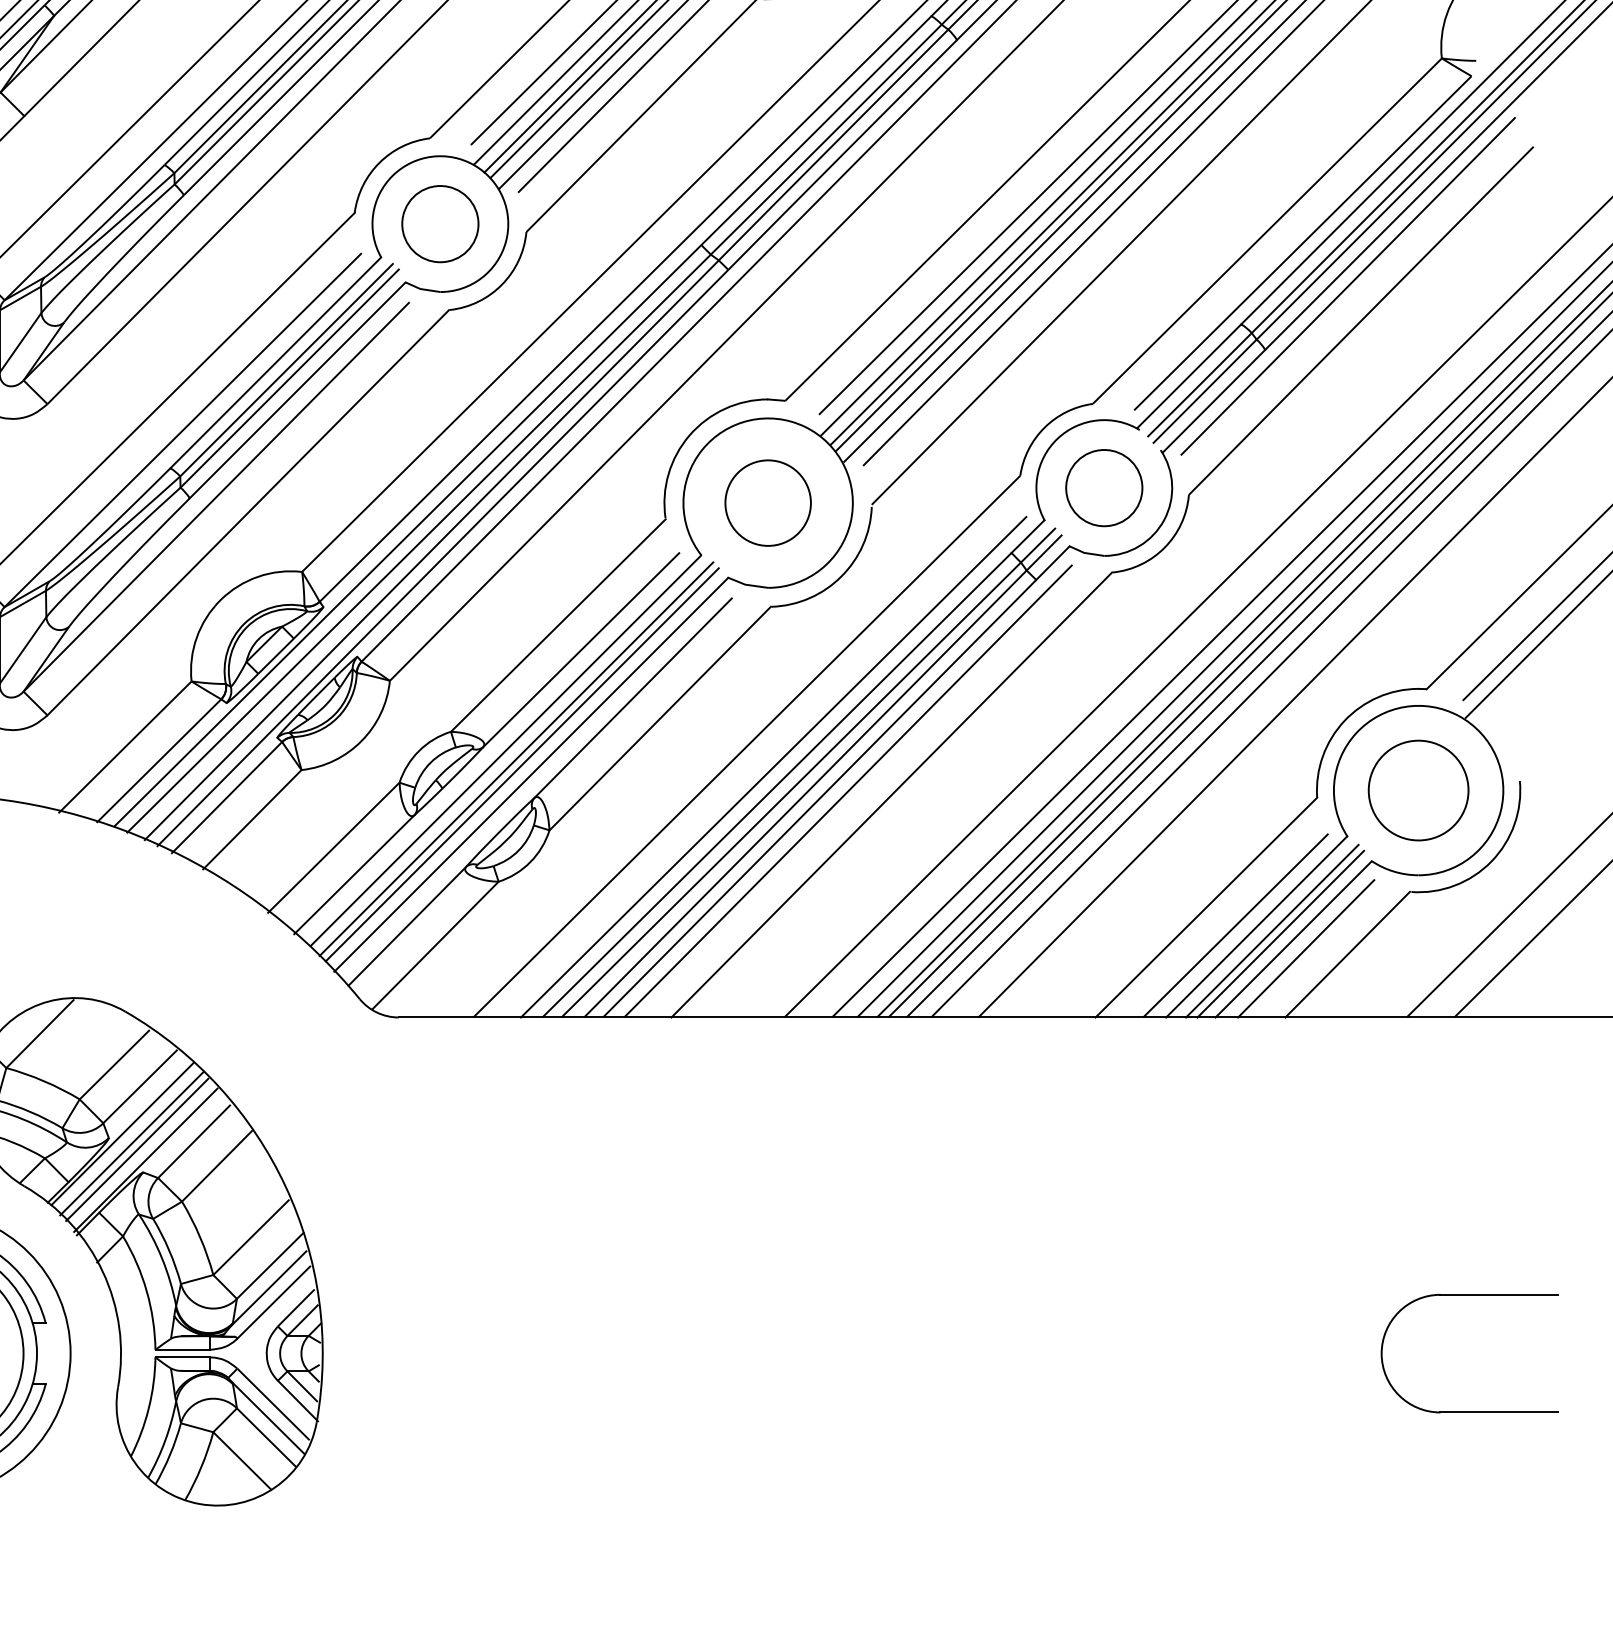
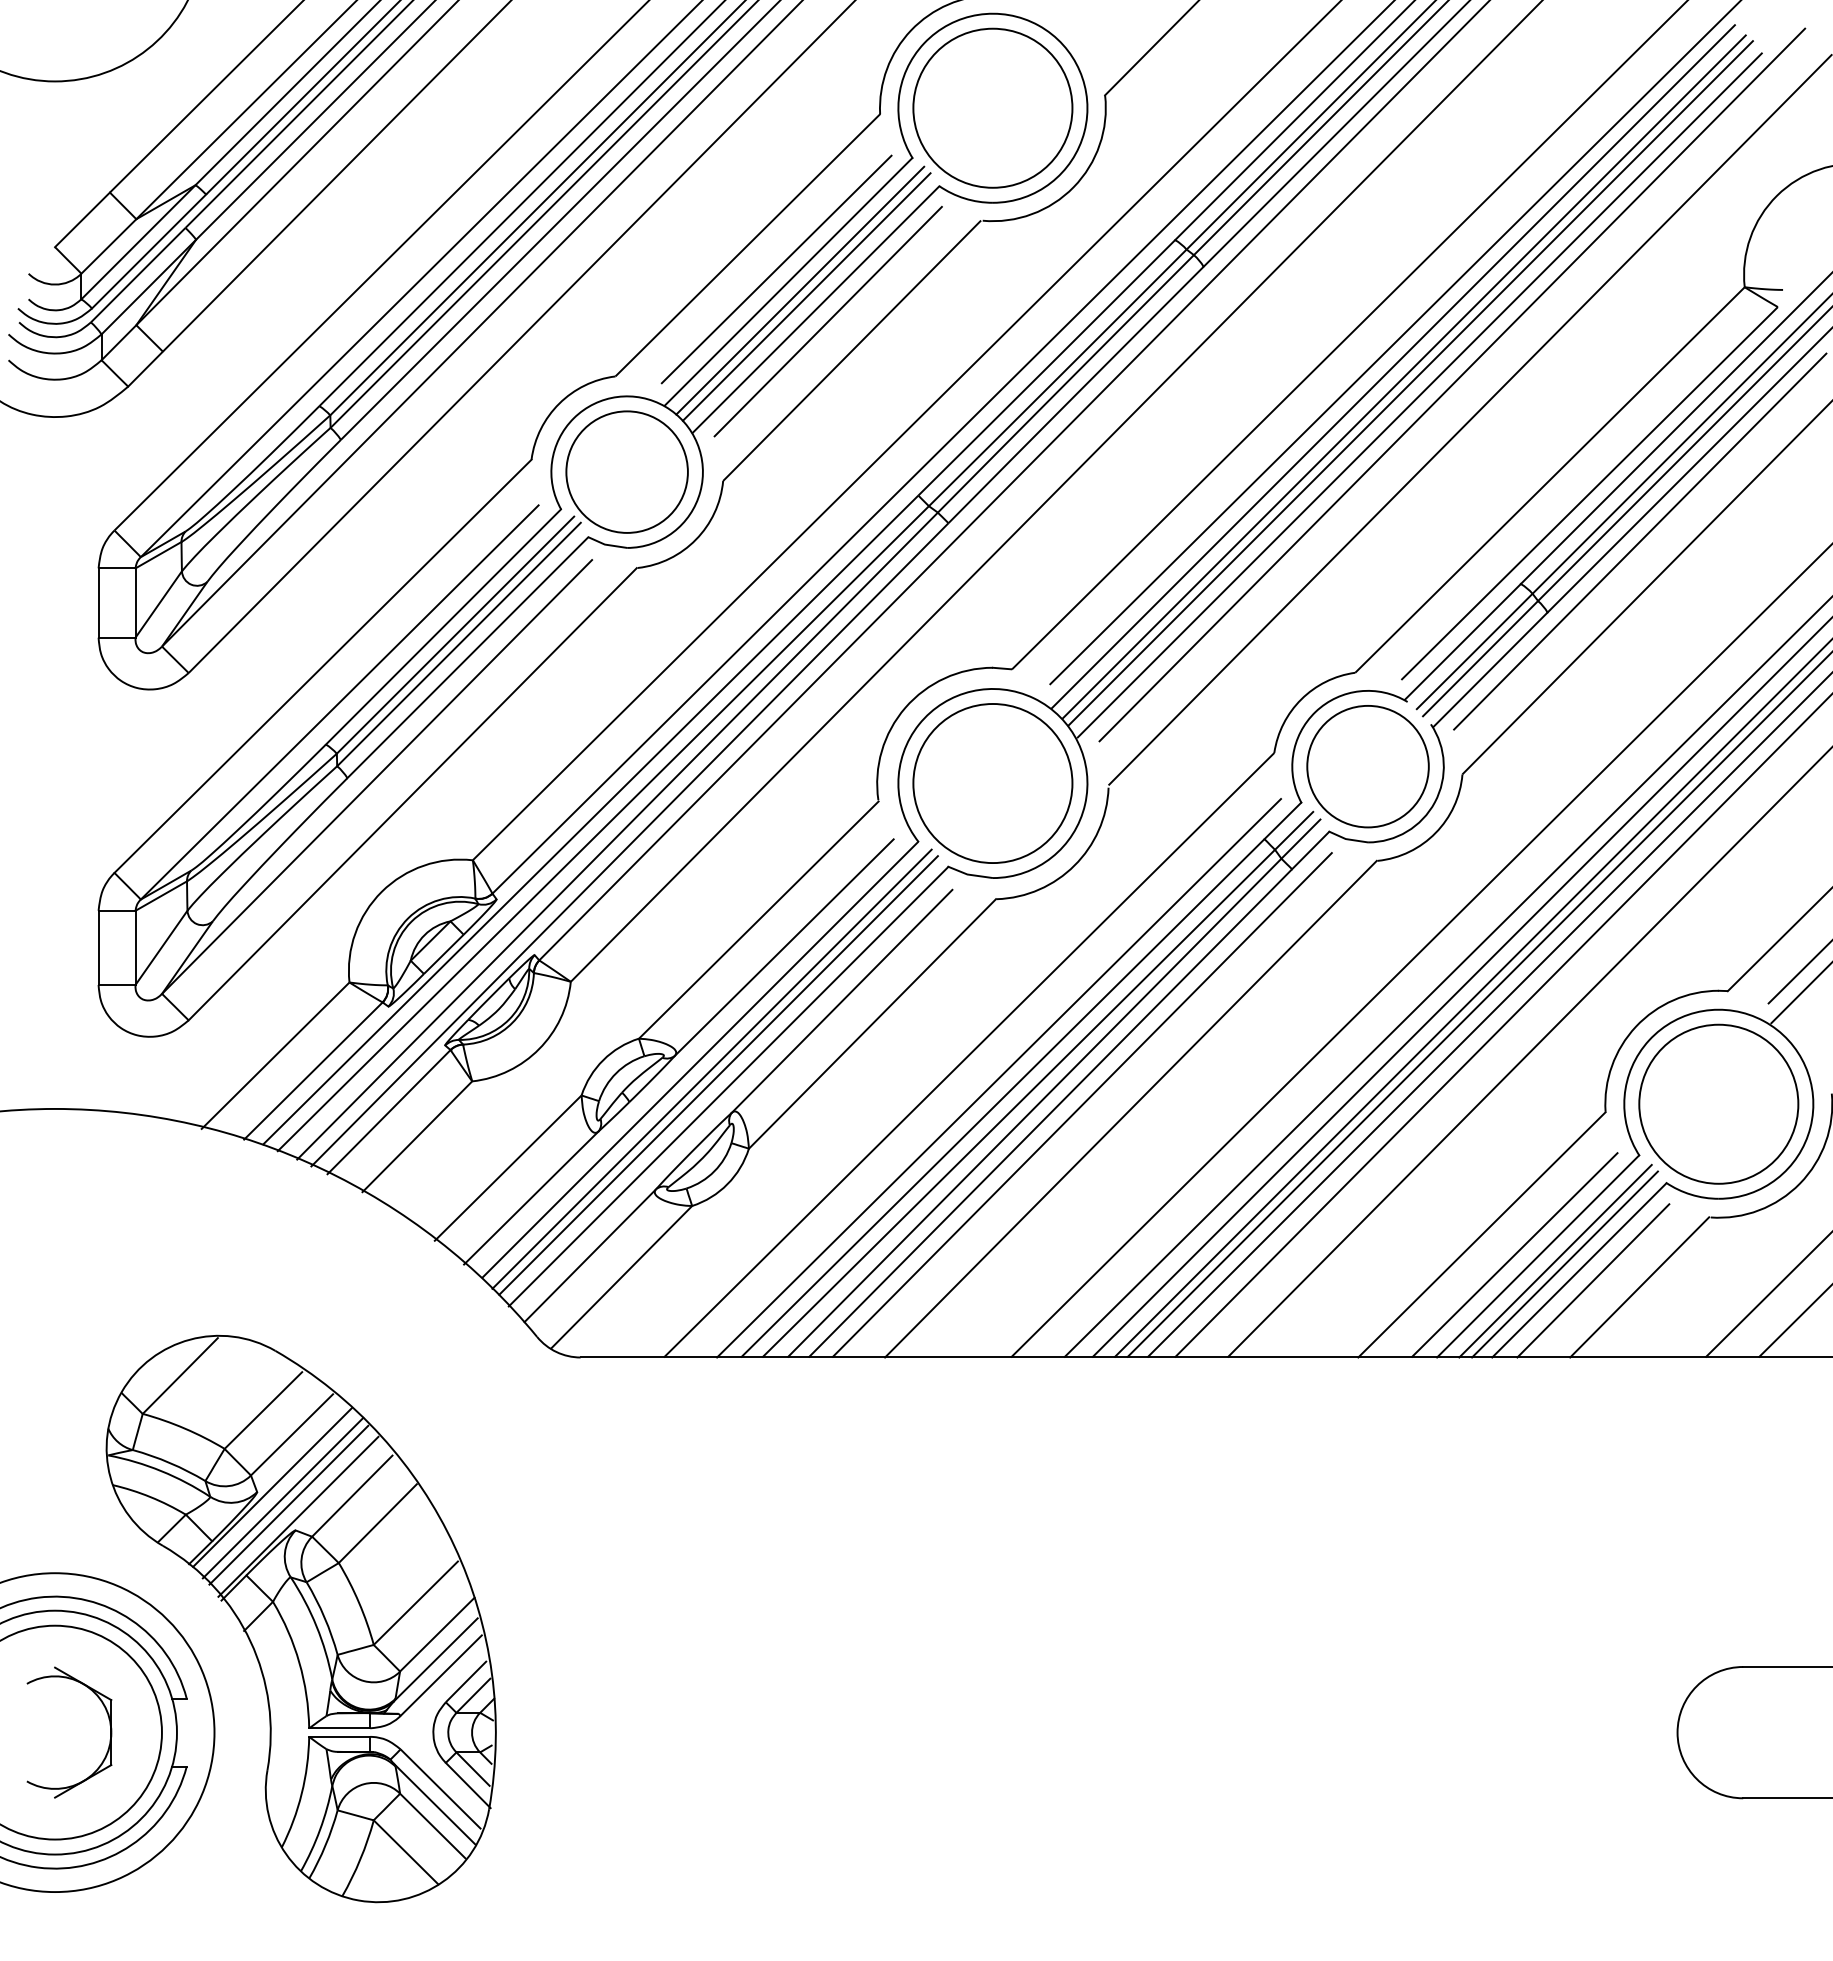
circle: (439, 223) -> (626, 471), size x1.43
circle: (1103, 487) -> (1367, 766), size x1.43
circle: (767, 503) -> (992, 783), size x1.67
circle: (1418, 789) -> (1718, 1103), size x1.43

